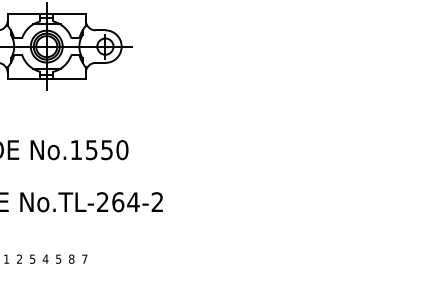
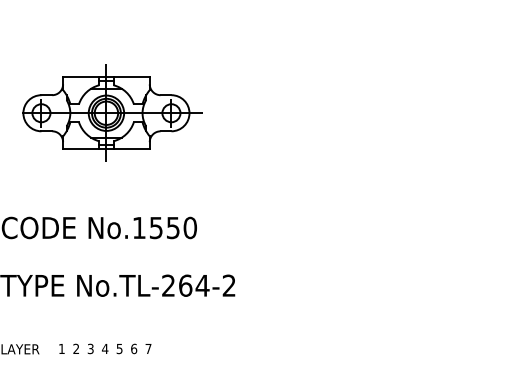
text: (32, 258) -> (90, 348), 5 -> 3
text: (72, 258) -> (134, 348), 8 -> 6

